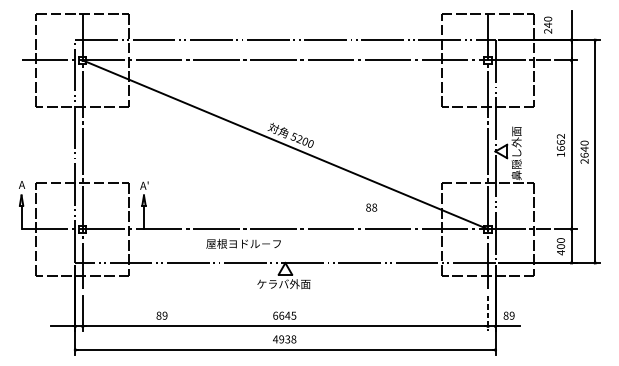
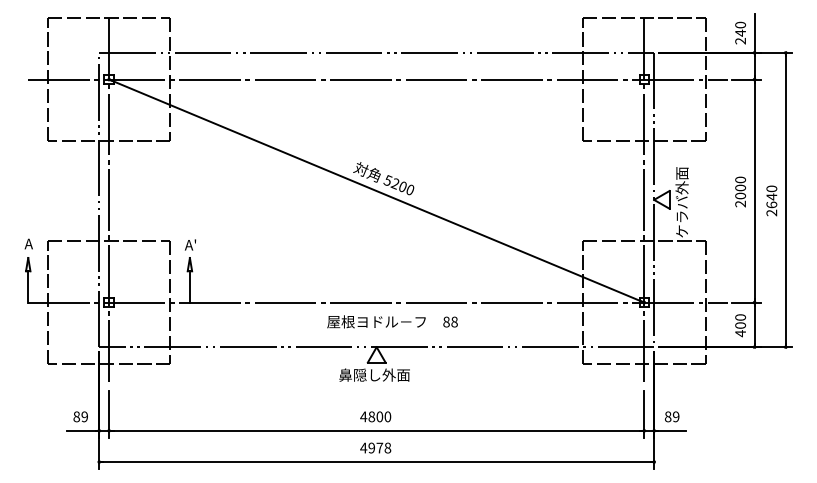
text: (548, 24) -> (740, 32), moved
text: (560, 145) -> (740, 191), 1662 -> 2000
text: (516, 164) -> (681, 216), 鼻隠し外面 -> ケラバ外面
text: (371, 207) -> (450, 321), moved
text: (243, 243) -> (376, 321), moved
text: (272, 283) -> (359, 374), ケラバ外面 -> 鼻隠し外面
line: (488, 313) -> (644, 414), dashed -> solid
text: (161, 315) -> (80, 416), moved
text: (284, 315) -> (375, 416), 6645 -> 4800
text: (287, 338) -> (379, 447), 4938 -> 4978

